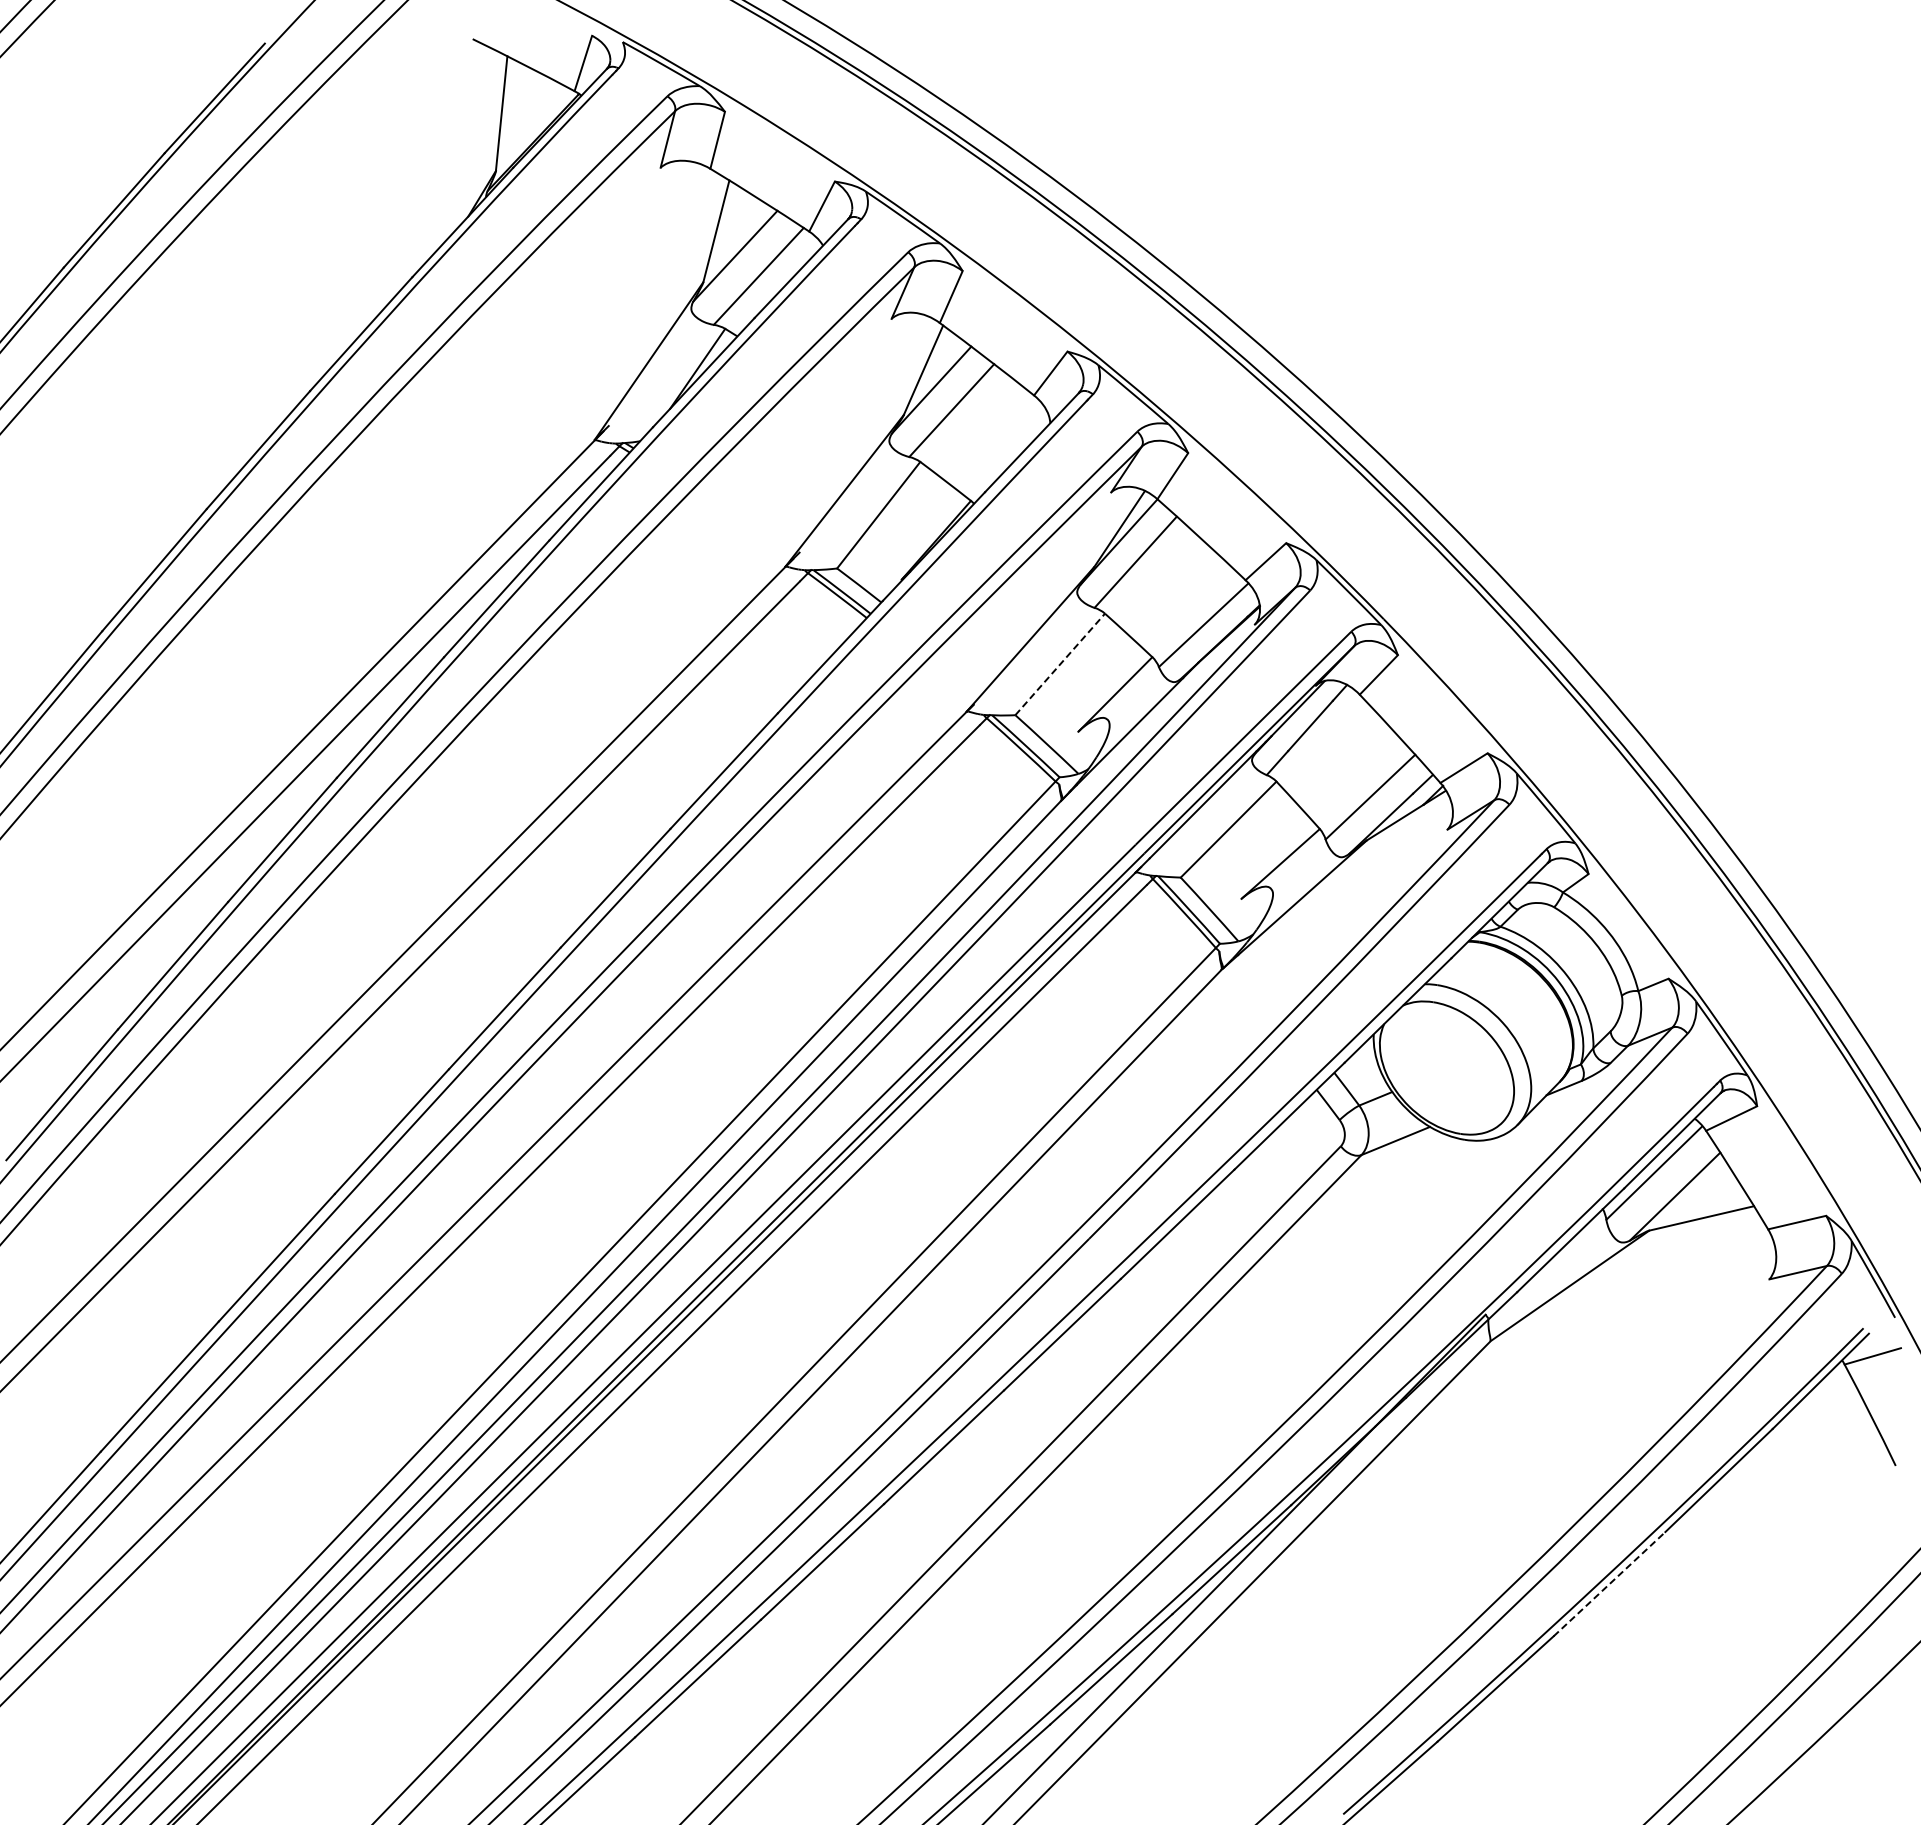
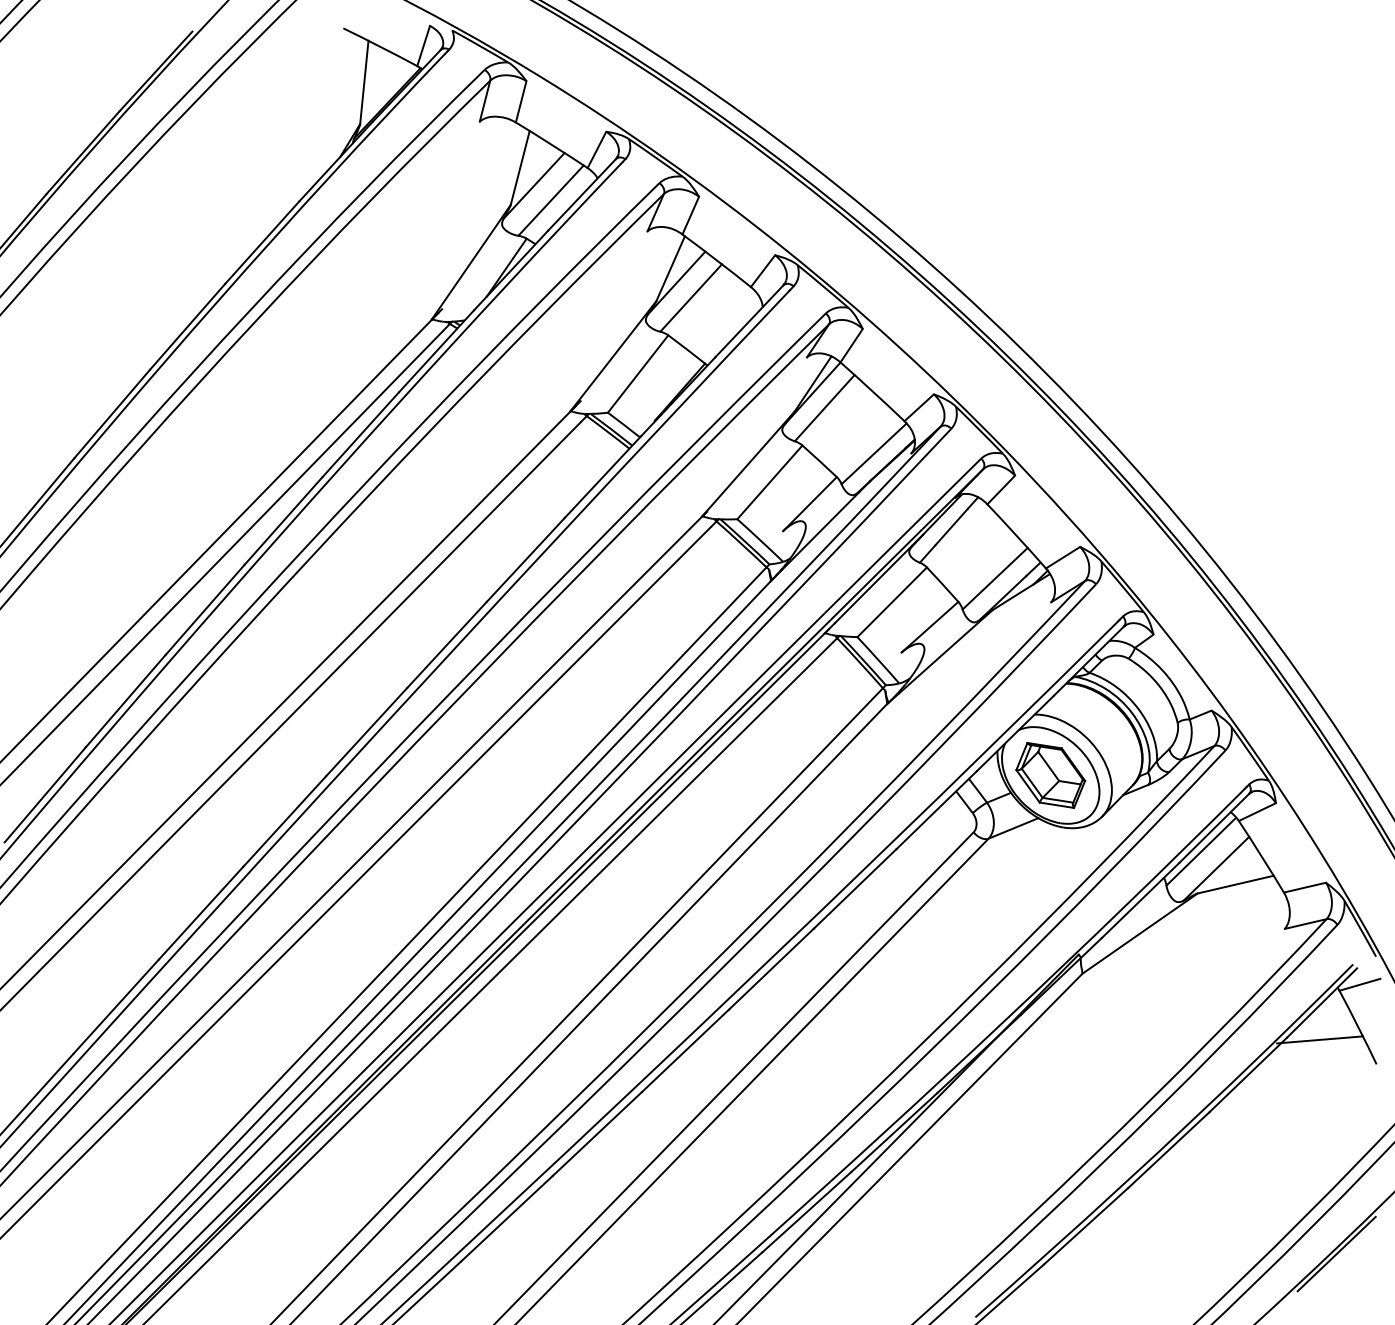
line: (1060, 664) -> (770, 482), dashed -> solid
part: (1446, 1067) -> (1050, 775), added
line: (1817, 1432) -> (1319, 1040), added
line: (1609, 1583) -> (1168, 1149), dashed -> solid
line: (1840, 1727) -> (1336, 1254), added

